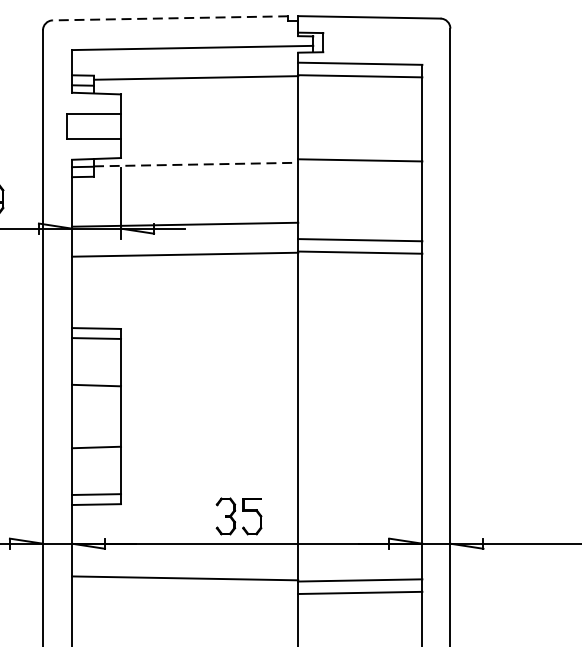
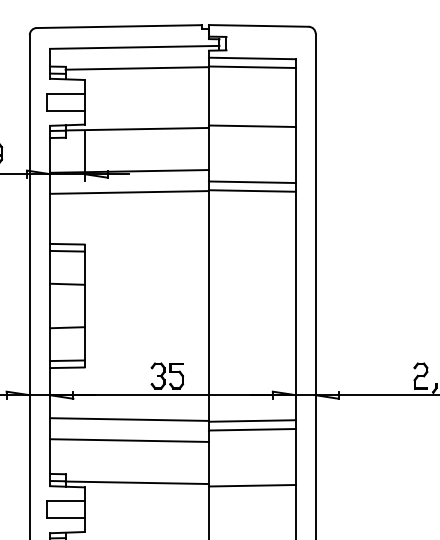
line: (170, 18) -> (119, 26), dashed -> solid
line: (196, 164) -> (137, 129), dashed -> solid
line: (185, 608) -> (129, 440), added

